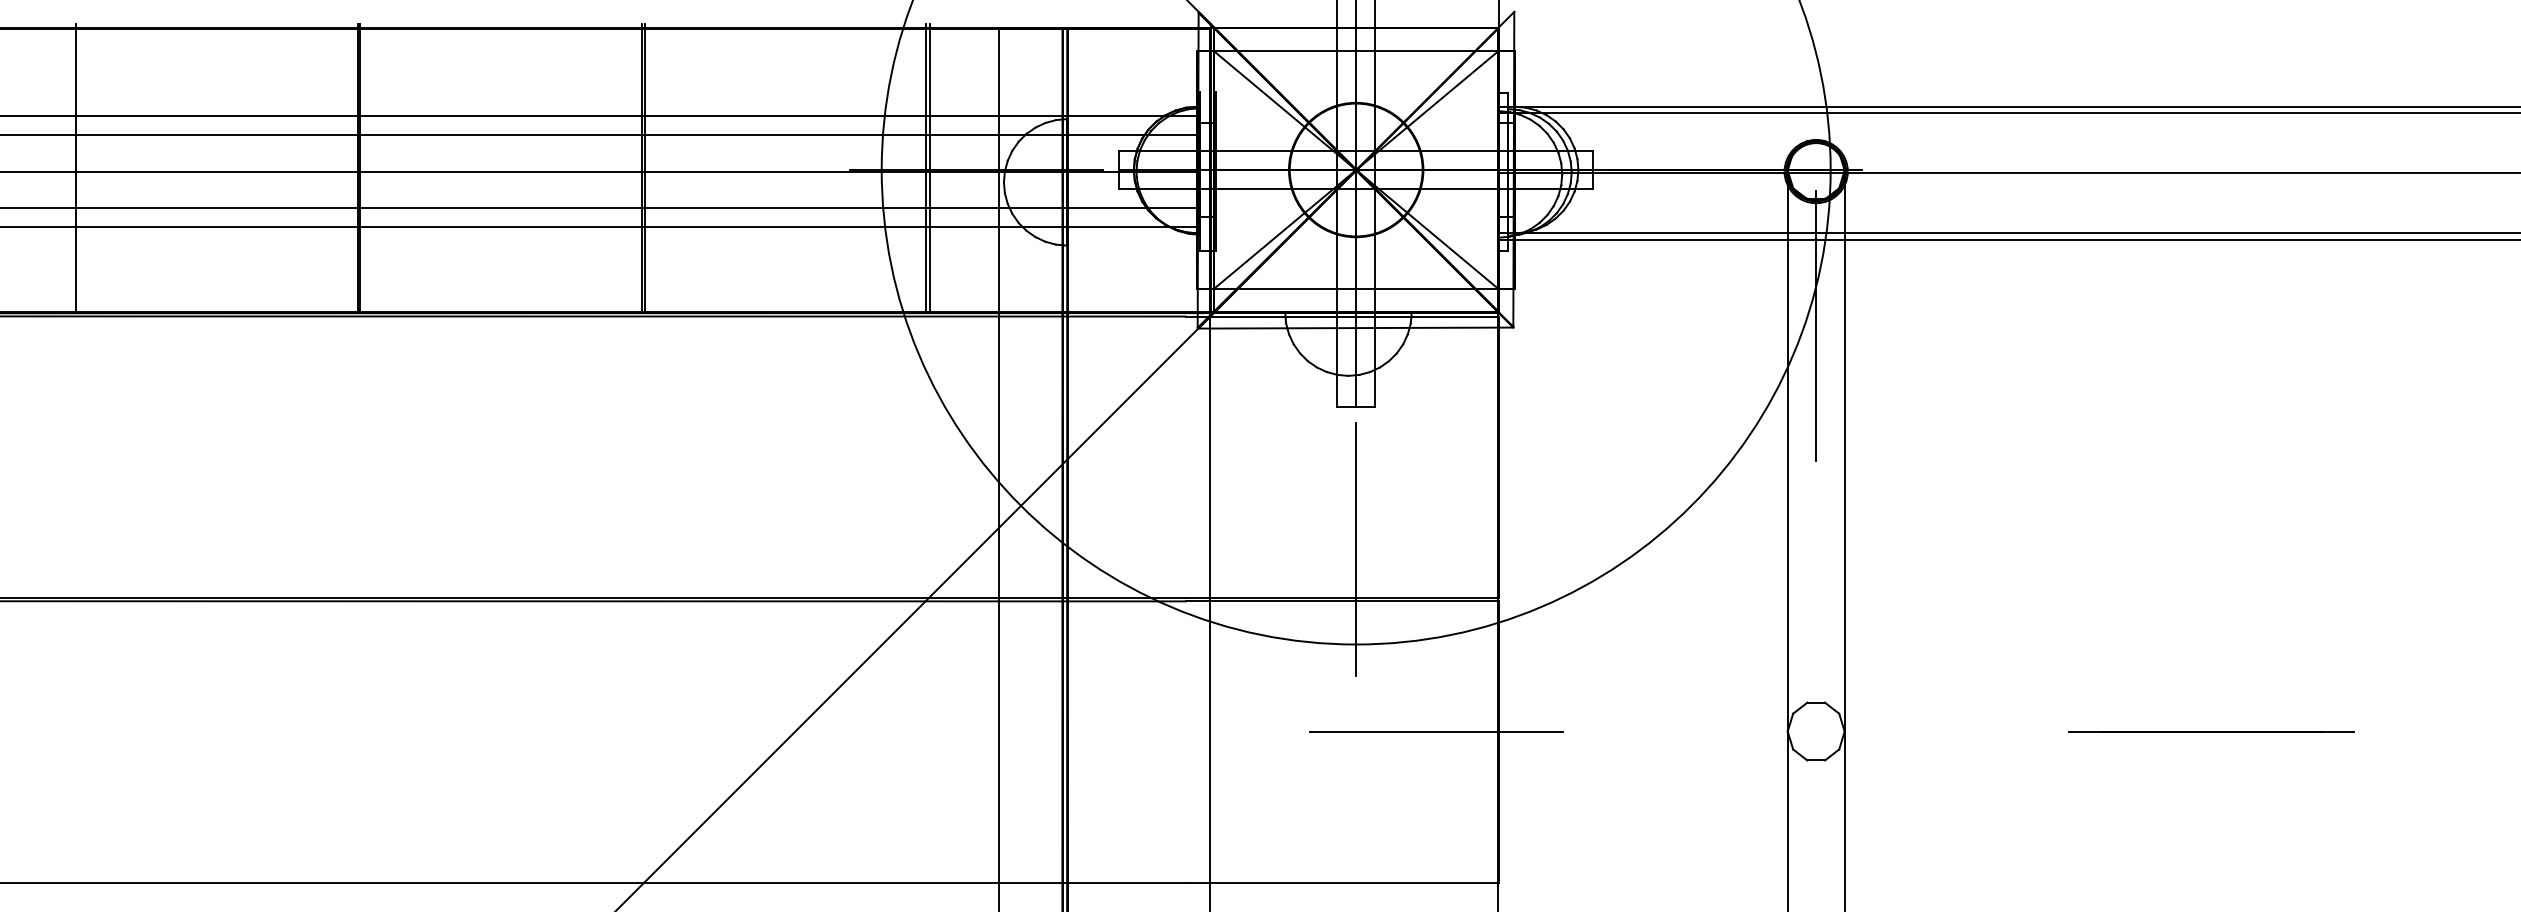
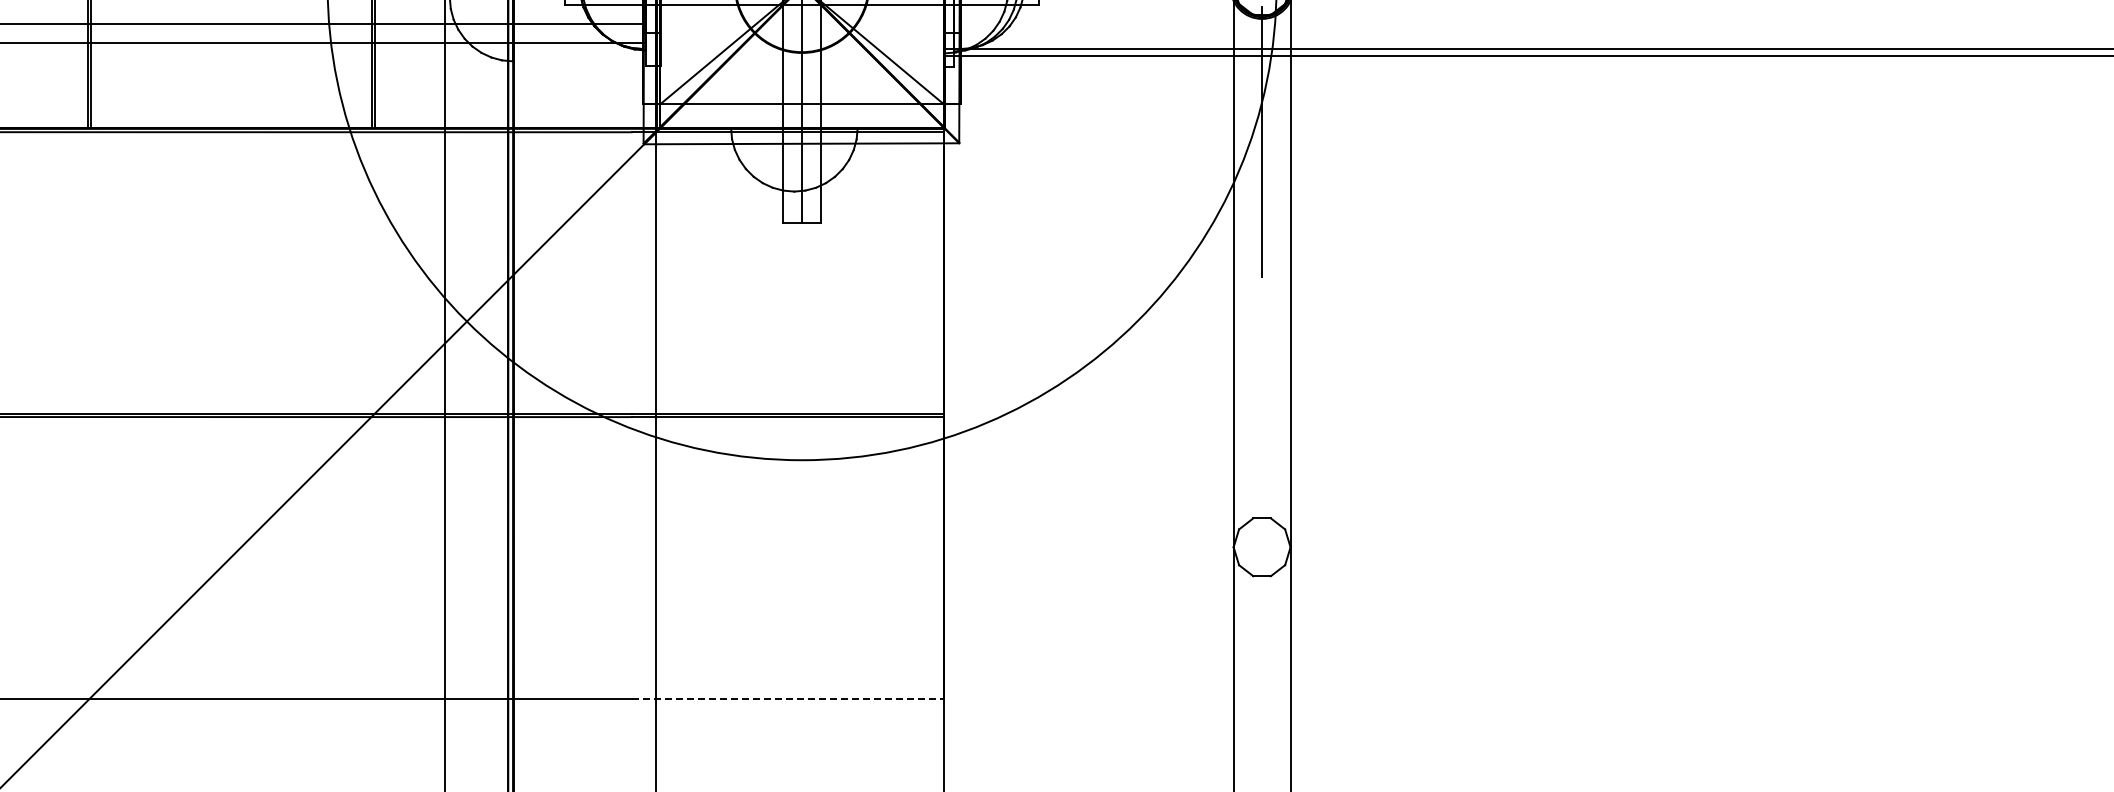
line: (1356, 549) -> (802, 365), removed
line: (1436, 731) -> (882, 547), removed
line: (2211, 731) -> (1657, 547), removed
line: (1342, 882) -> (788, 698), solid -> dashed

